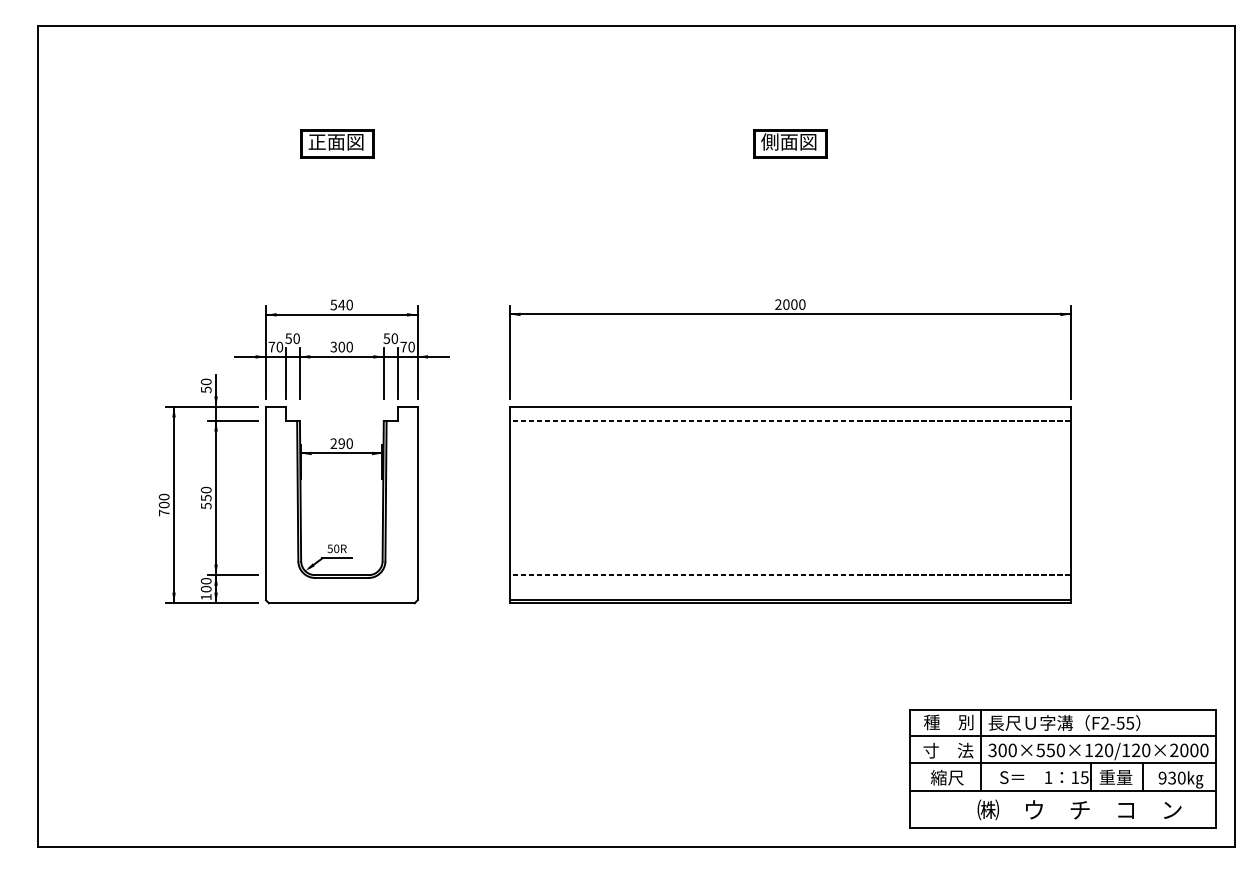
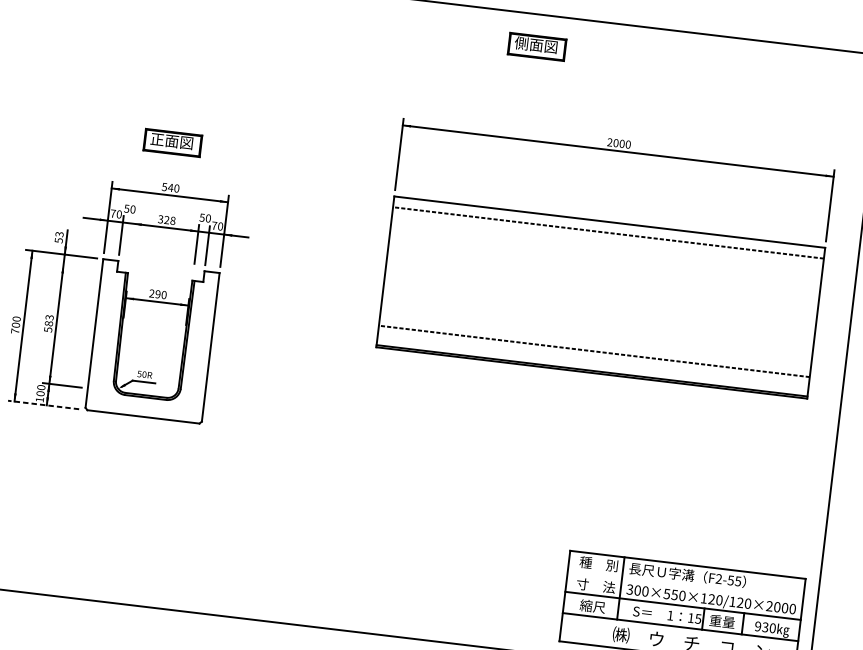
part: (337, 143) -> (172, 142), moved
part: (790, 143) -> (537, 46), moved
text: (345, 346) -> (169, 220), 300 -> 328
line: (299, 373) -> (131, 236), removed
text: (206, 381) -> (59, 234), 50 -> 53
line: (232, 420) -> (76, 266), removed
part: (790, 451) -> (605, 256), moved
text: (206, 493) -> (49, 320), 550 -> 583
line: (211, 603) -> (43, 405), solid -> dashed
line: (1062, 736) -> (684, 585), removed

